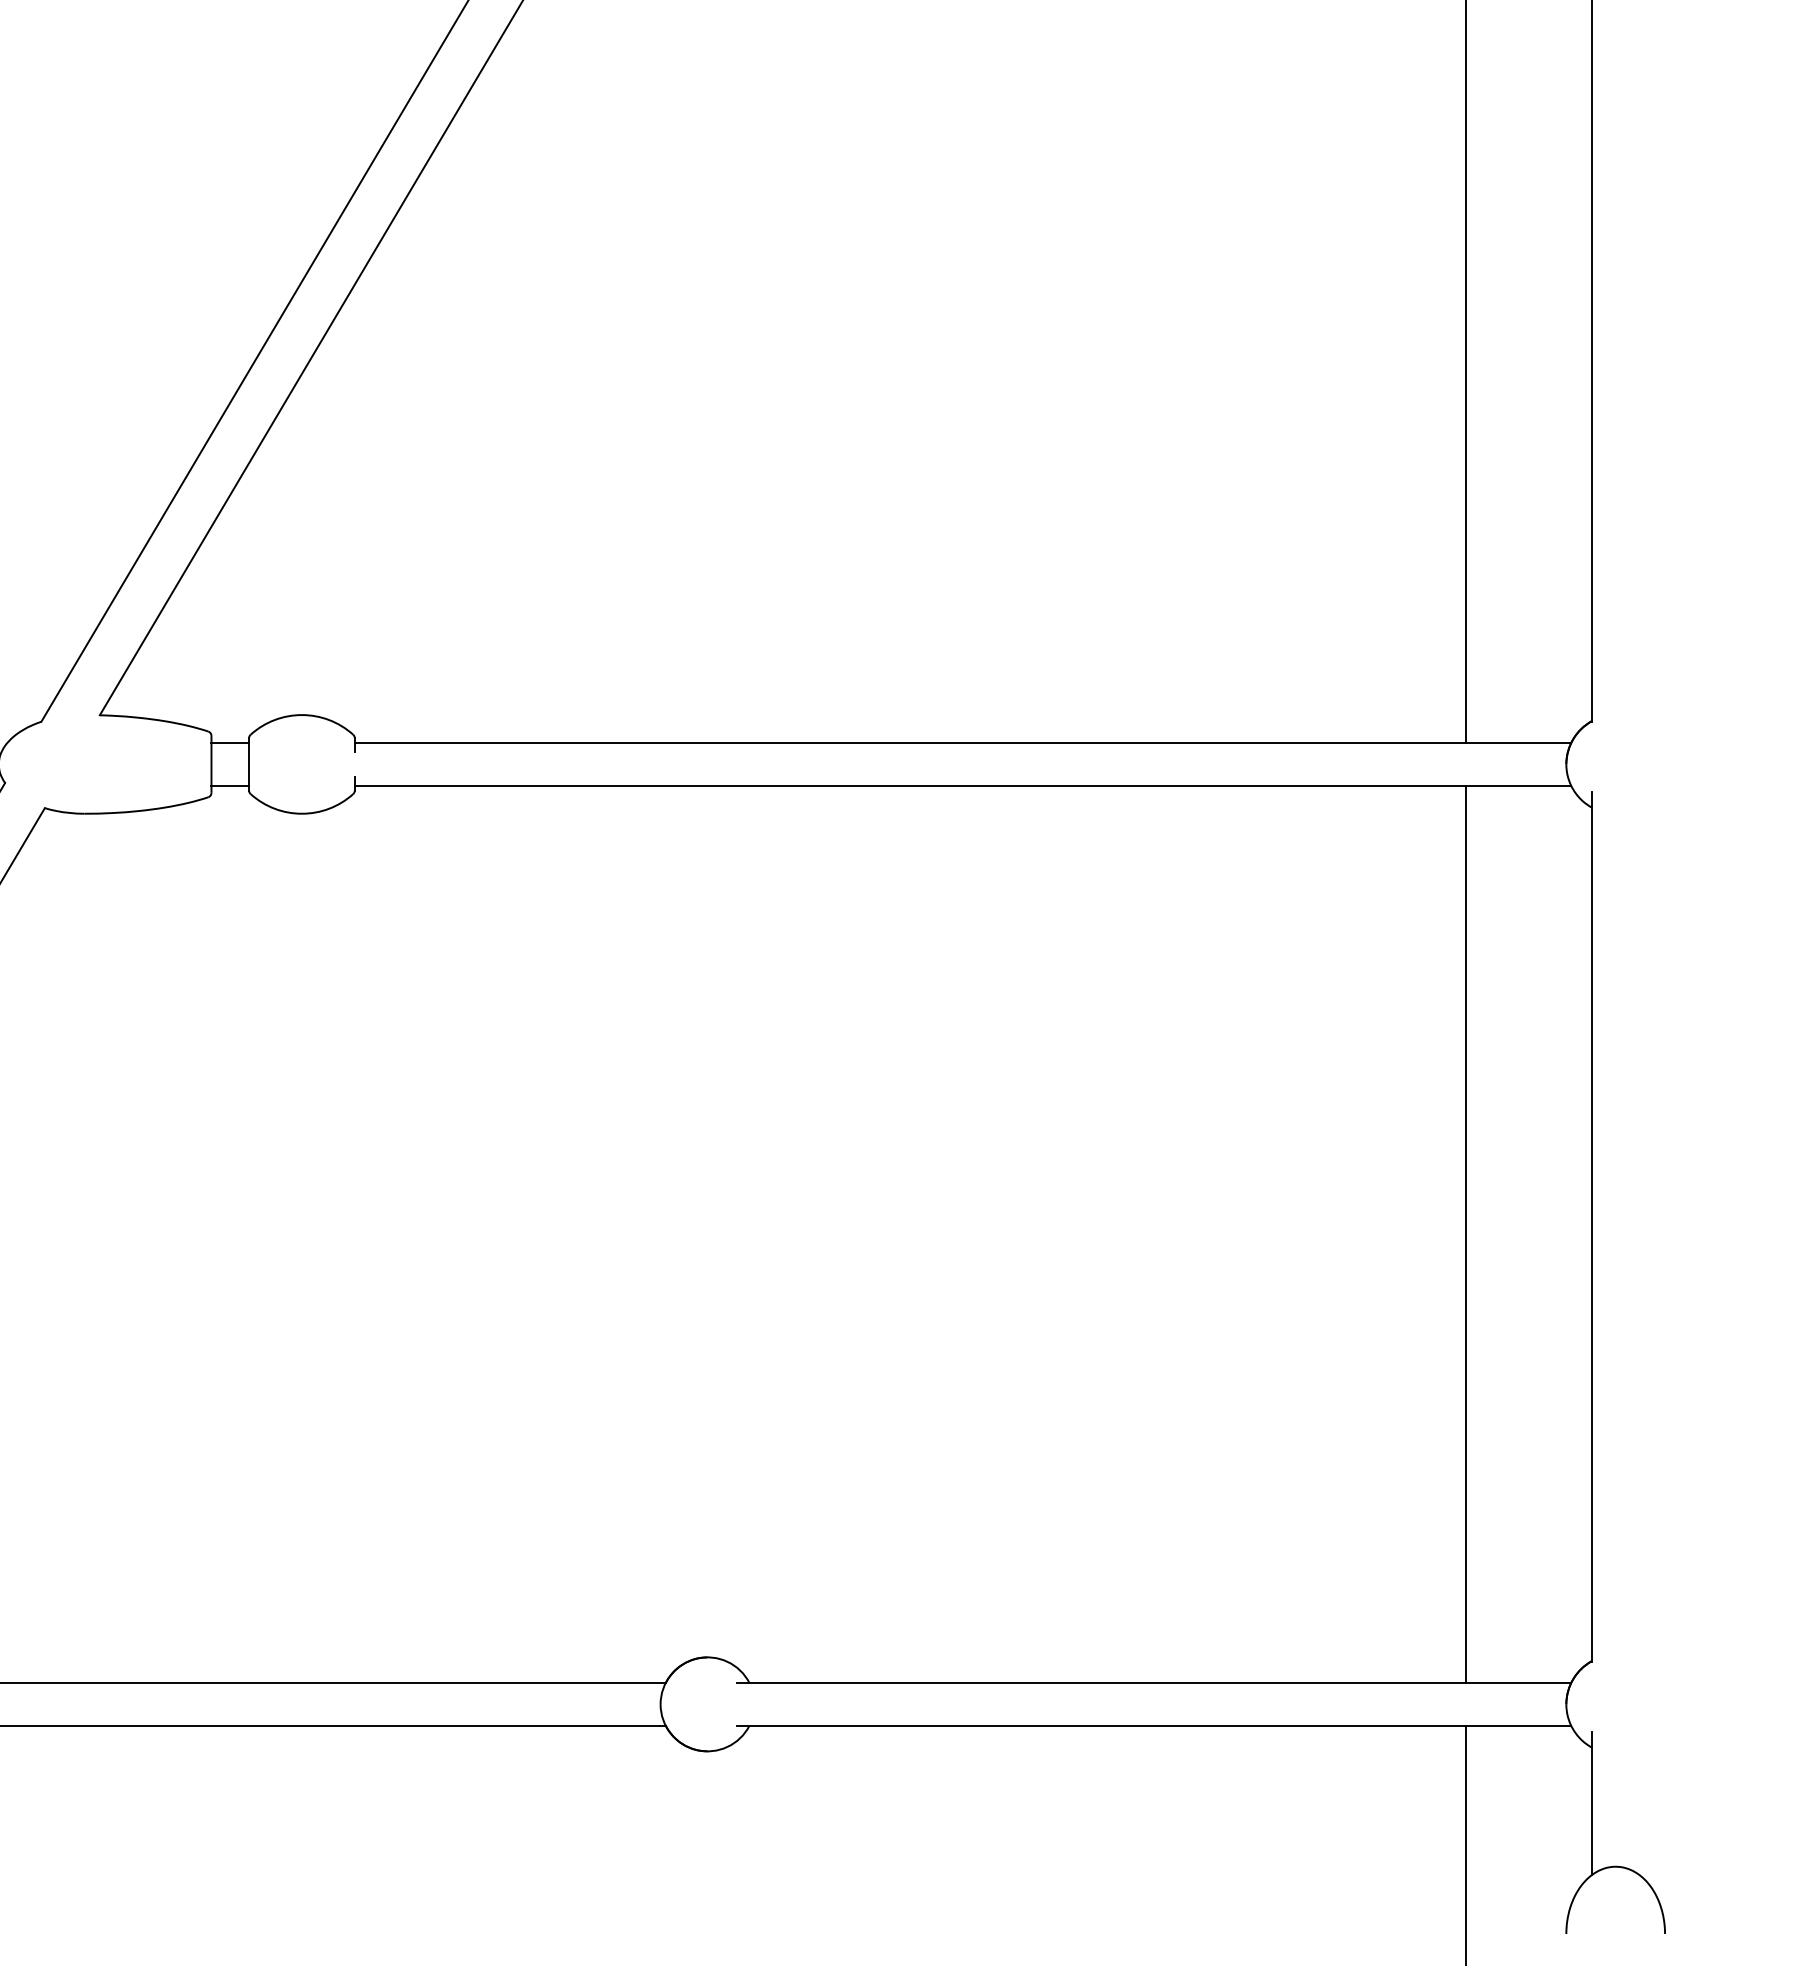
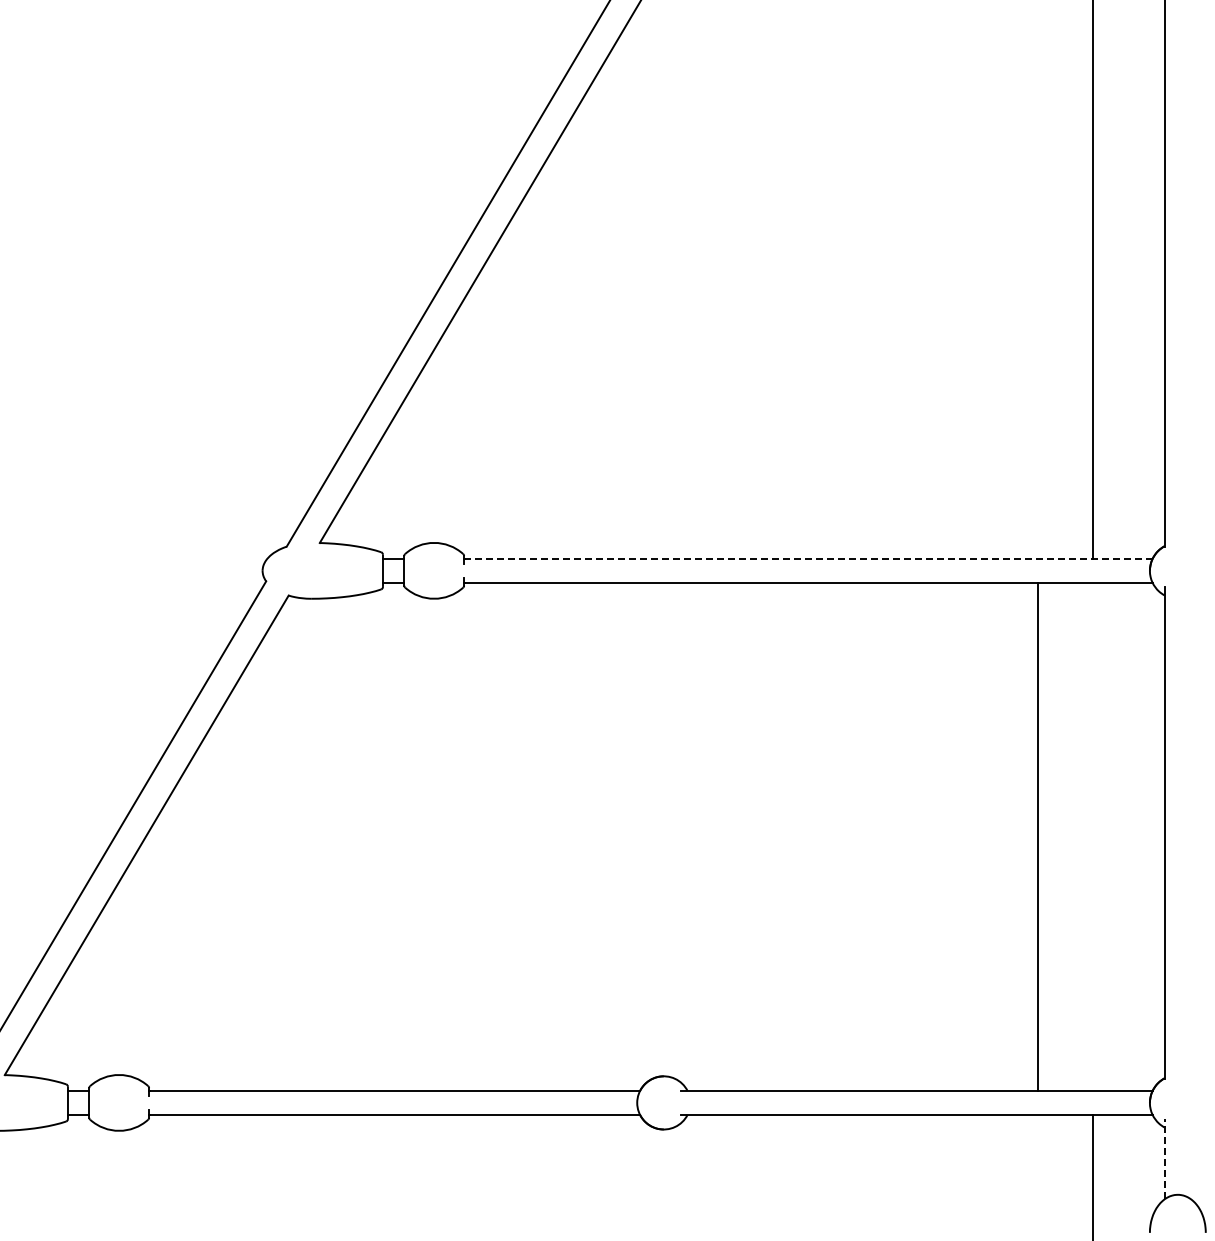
line: (963, 742) -> (808, 558), solid -> dashed
line: (1466, 1233) -> (1038, 836), moved
line: (1592, 1802) -> (1164, 1158), solid -> dashed

